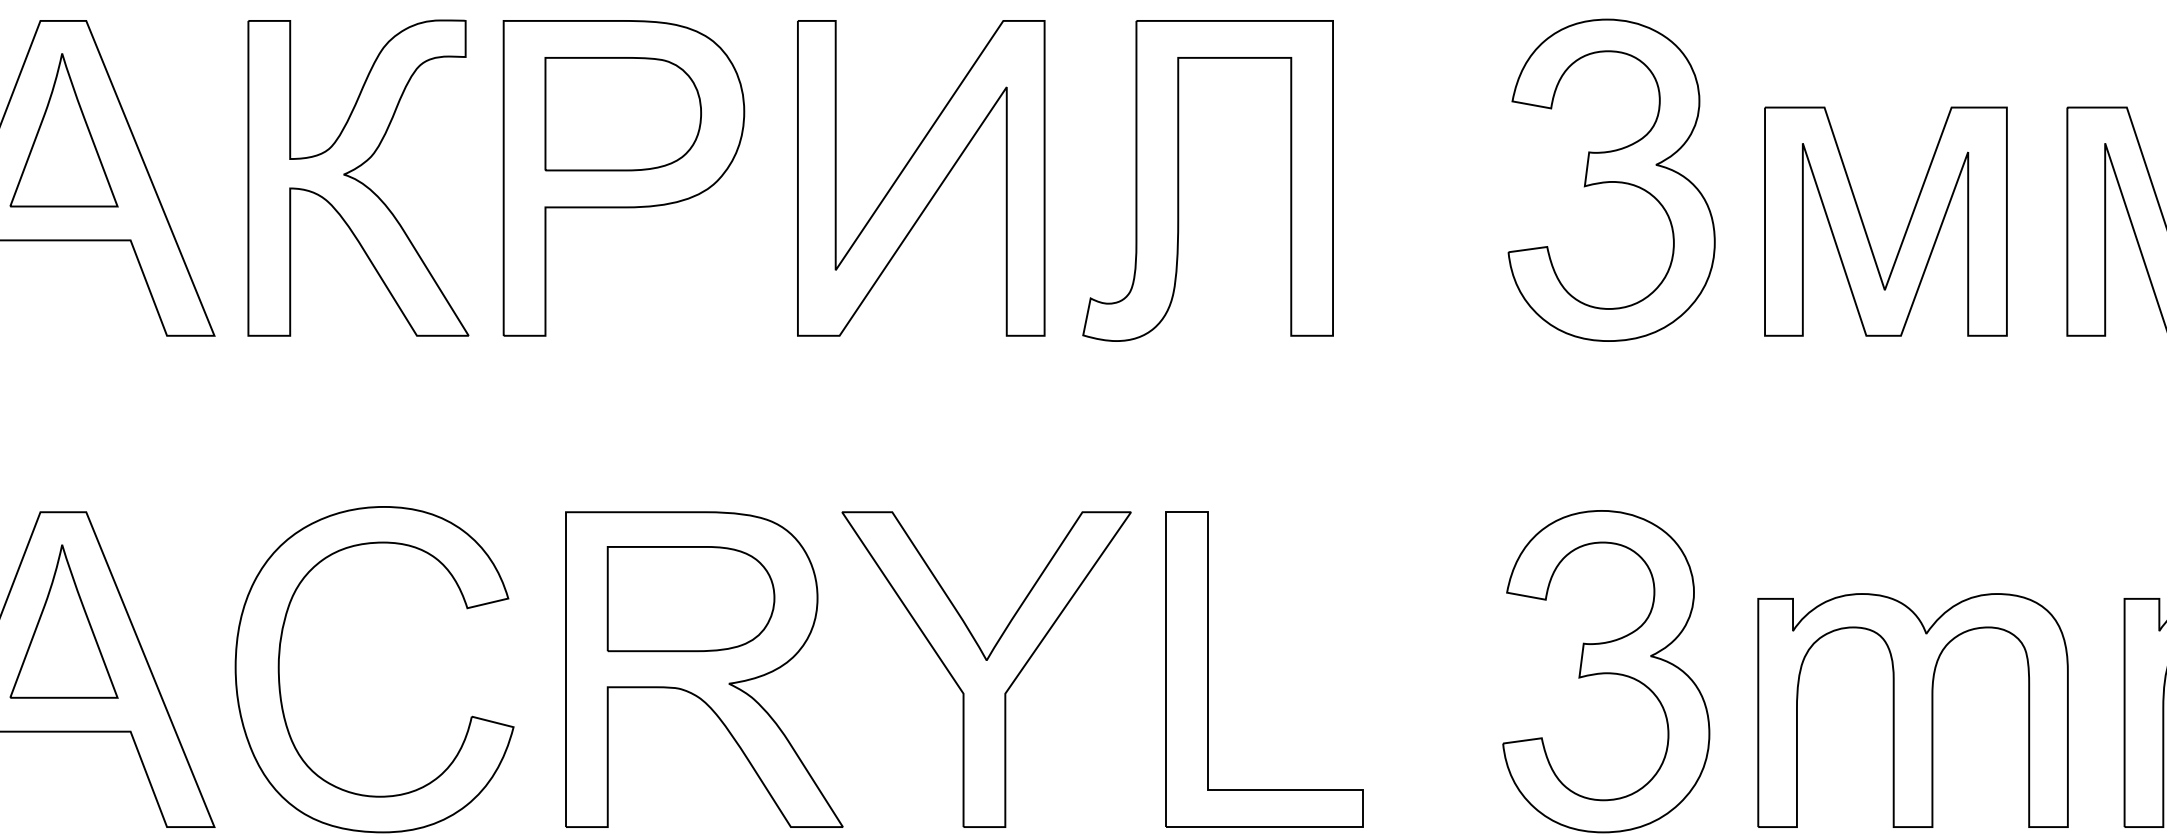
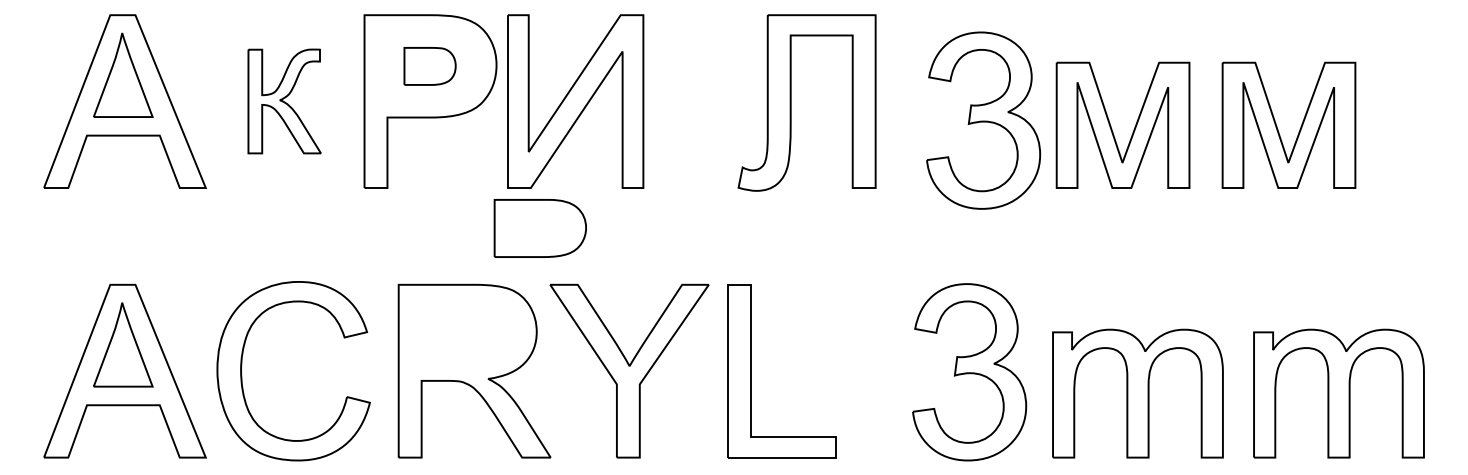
part: (622, 114) -> (429, 66), size x0.6
part: (357, 178) -> (284, 101), size x0.6
part: (920, 178) -> (575, 101), moved
part: (1179, 180) -> (791, 102), moved
part: (1611, 180) -> (983, 120), moved
part: (689, 599) -> (539, 228), moved

